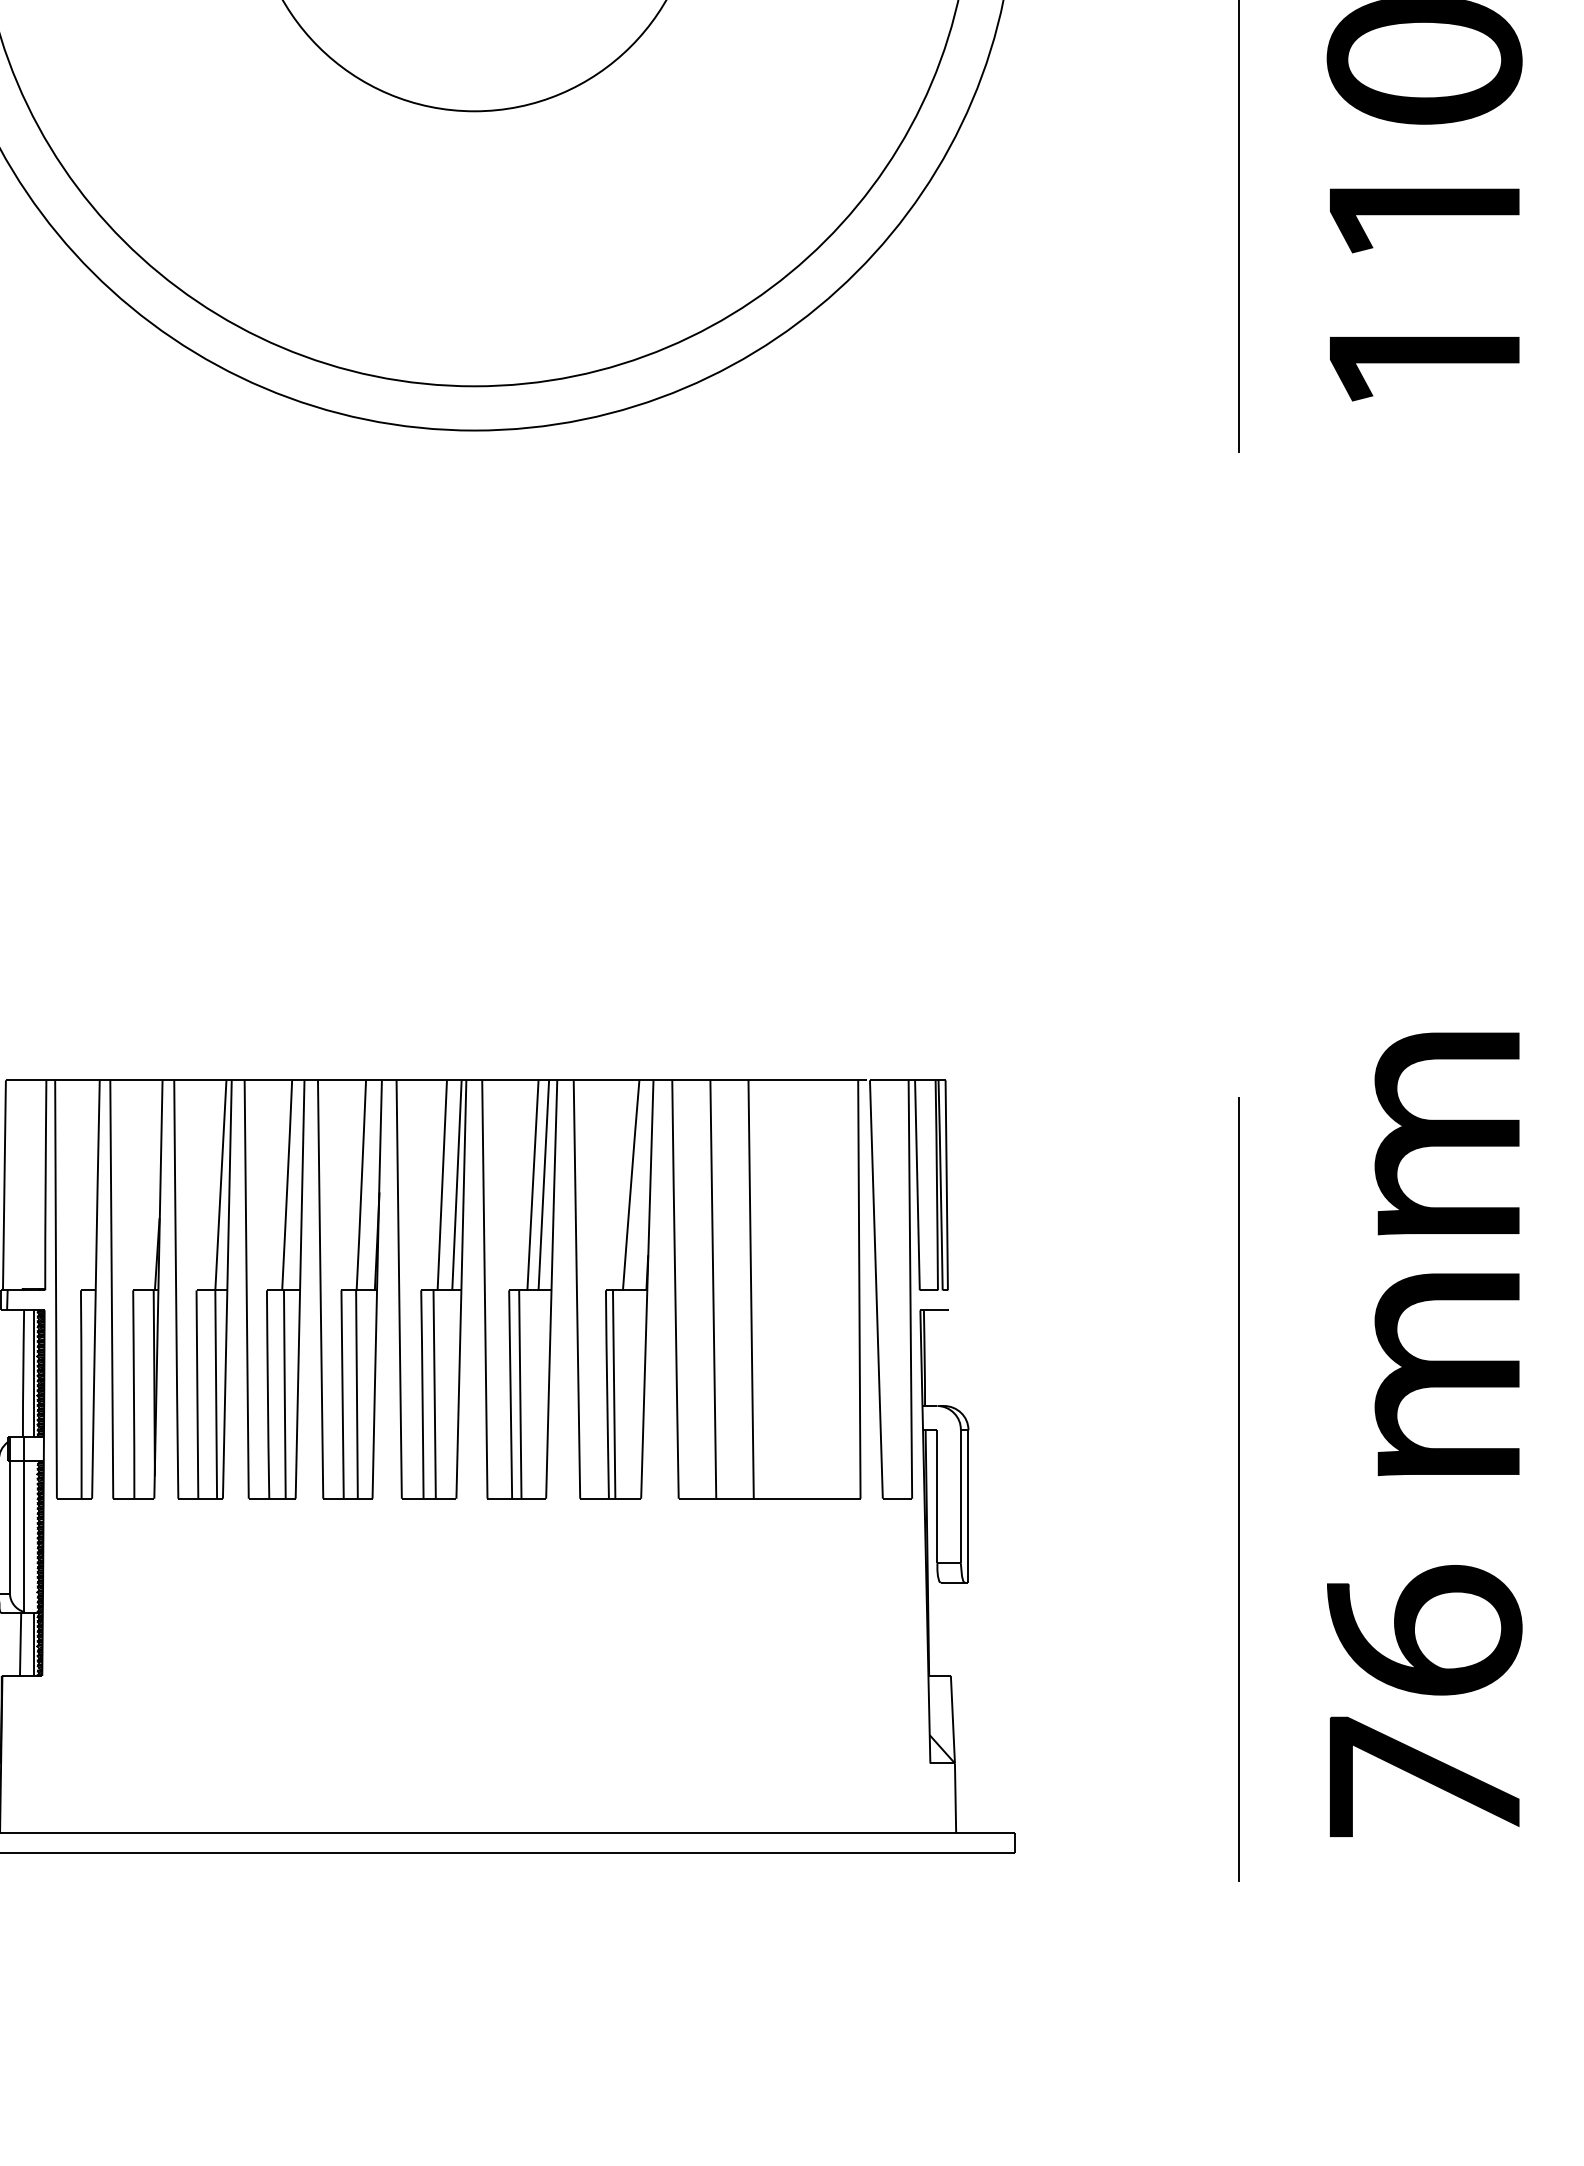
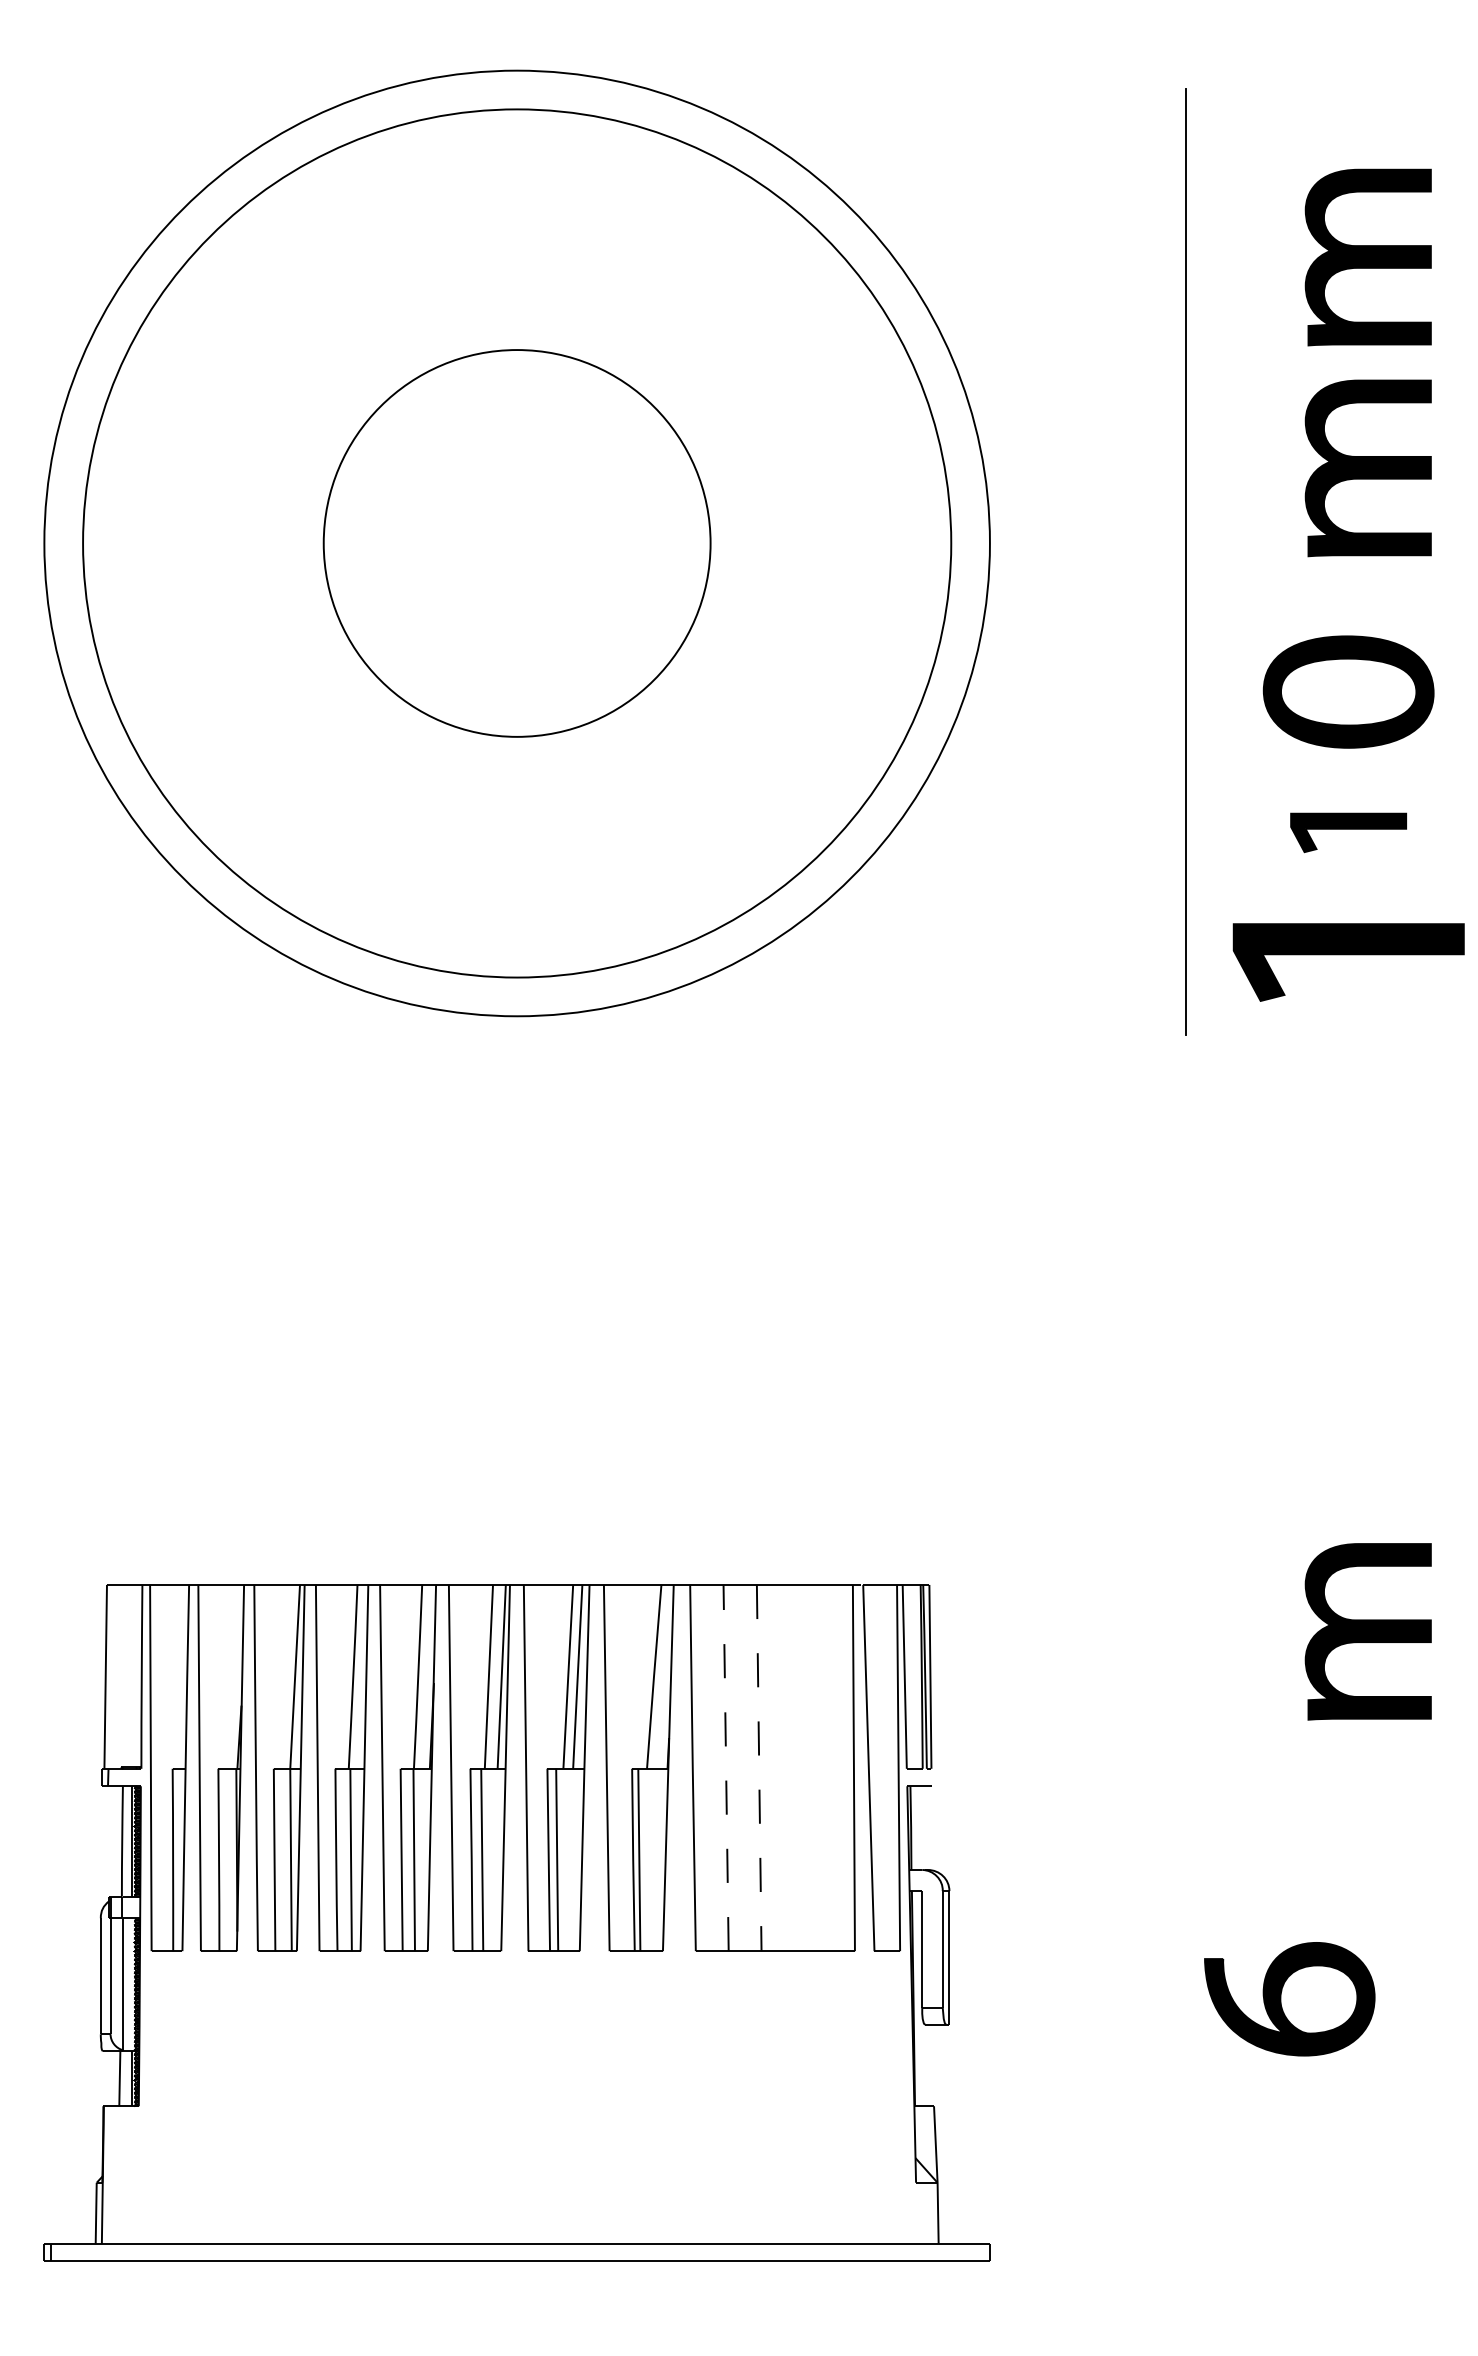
part: (1424, 220) -> (1348, 832), size x0.7
part: (1424, 369) -> (1348, 962), size x1.4
line: (713, 1288) -> (726, 1767), solid -> dashed
line: (751, 1290) -> (759, 1768), solid -> dashed
part: (1446, 1374) -> (1367, 1842), removed
line: (1239, 1488) -> (1186, 1942), removed
part: (1424, 1630) -> (1289, 1999), moved
part: (1424, 1776) -> (1348, 2194), removed

